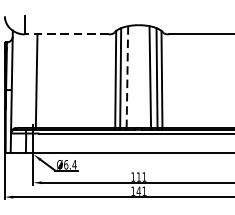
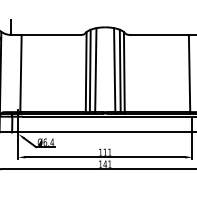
line: (66, 33) -> (45, 34), dashed -> solid
line: (127, 77) -> (95, 70), dashed -> solid

